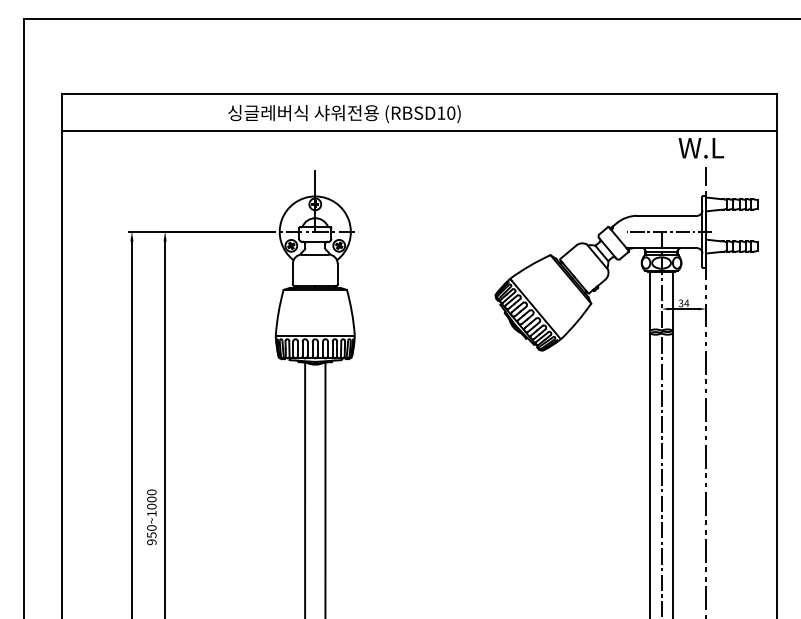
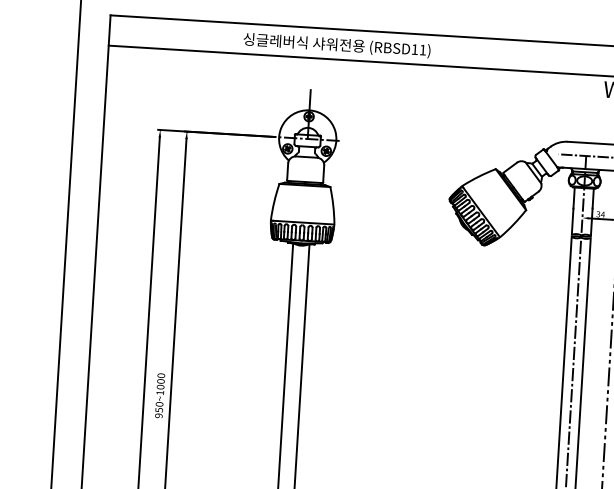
text: (451, 112) -> (423, 49), (RBSD10) -> (RBSD11)
text: (151, 517) -> (159, 395), moved

